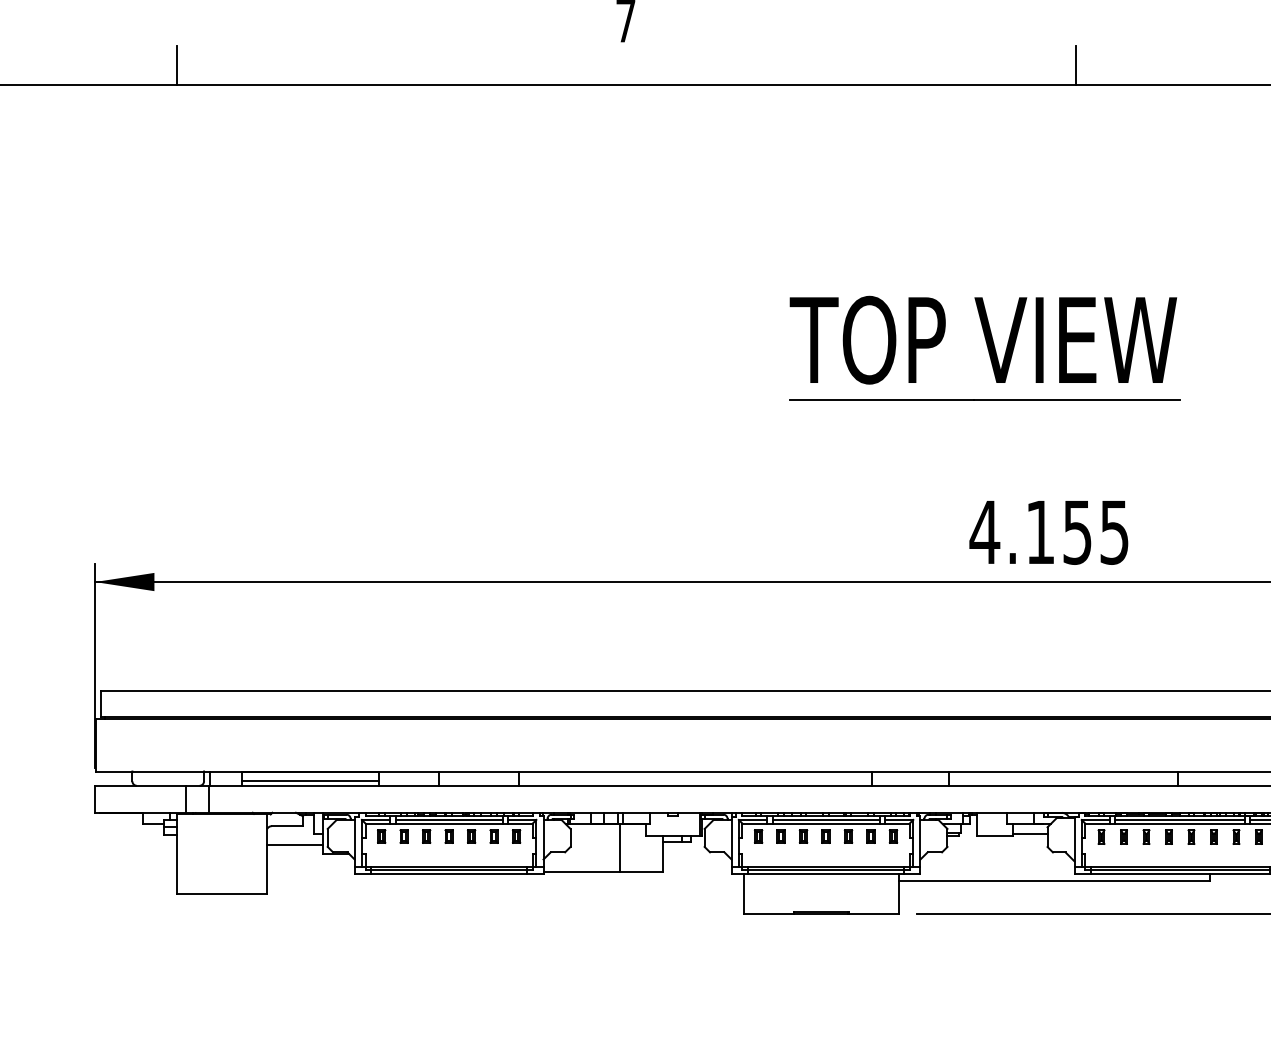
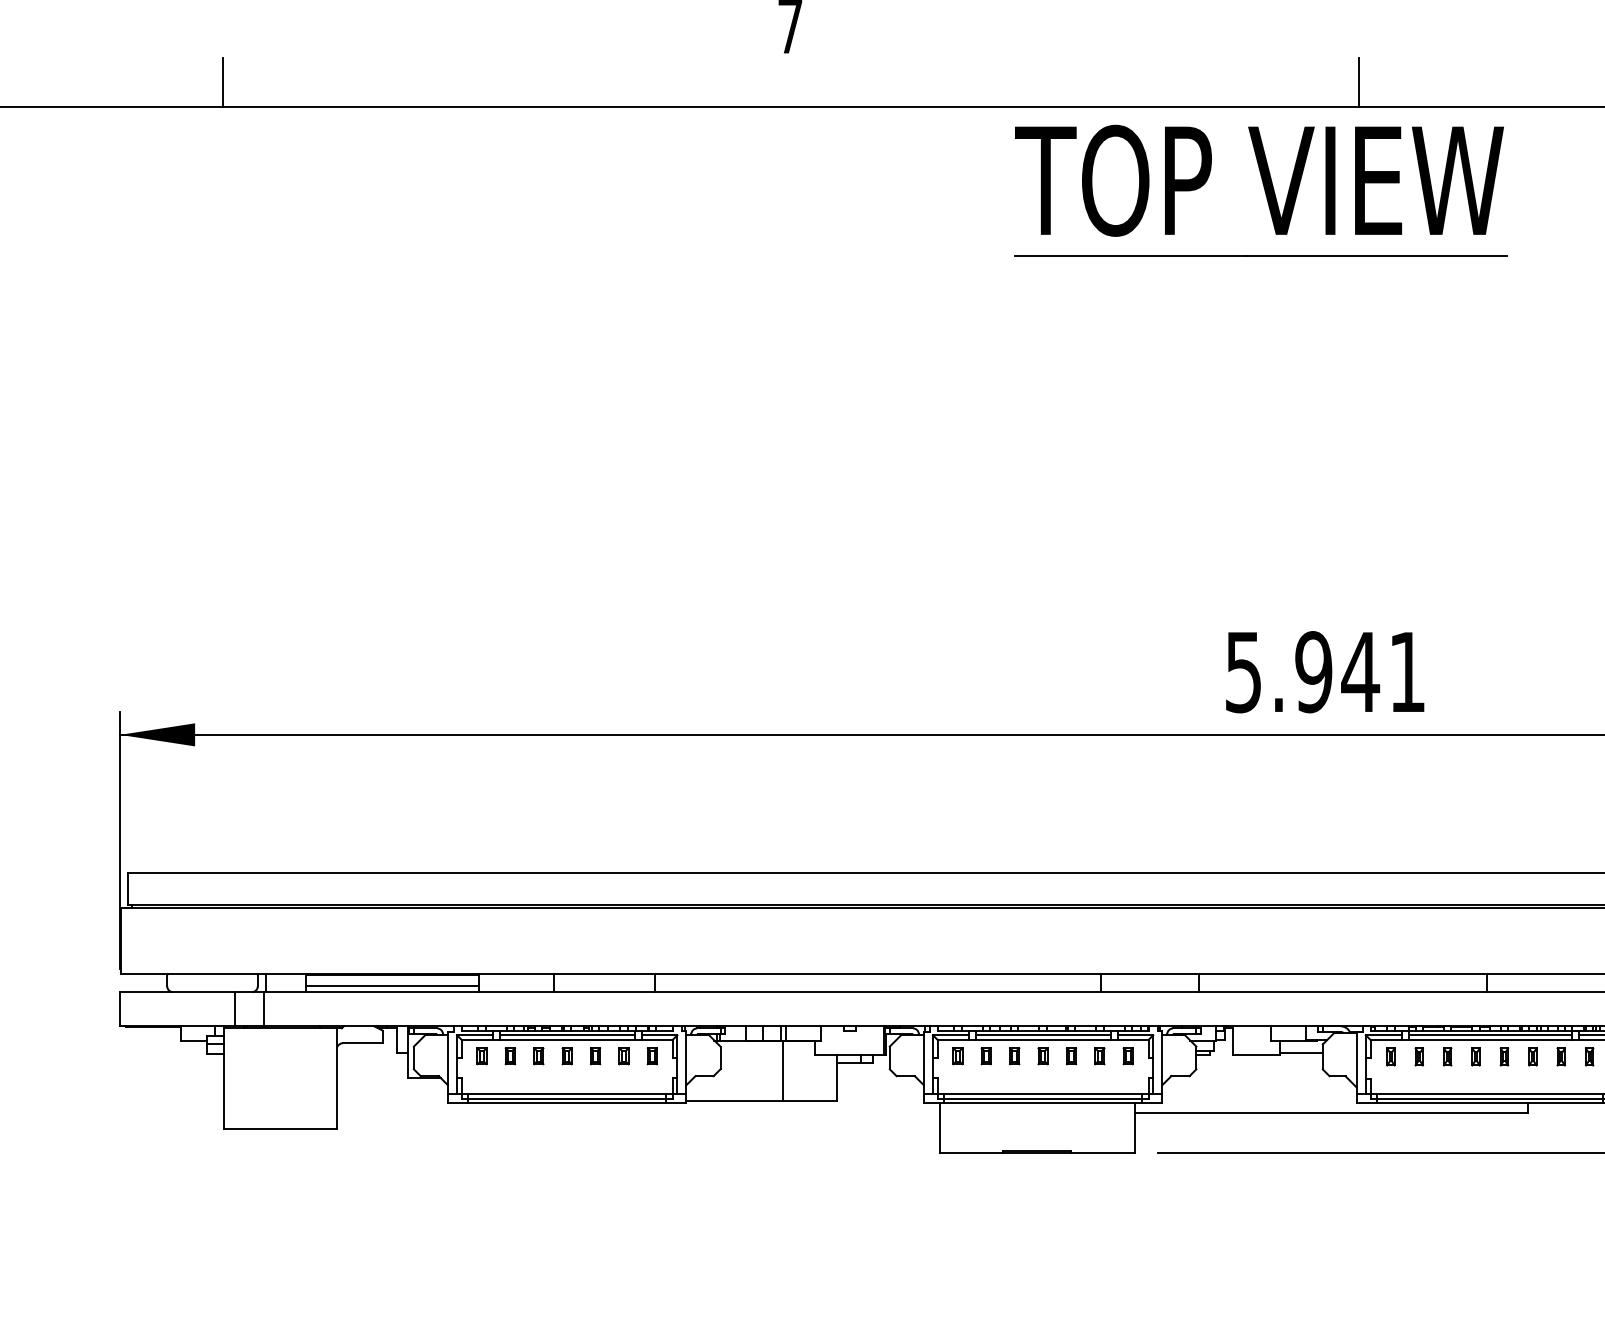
part: (984, 347) -> (1260, 189), moved
text: (1048, 531) -> (1323, 671), 4.155 -> 5.941
line: (295, 844) -> (373, 1066), removed

